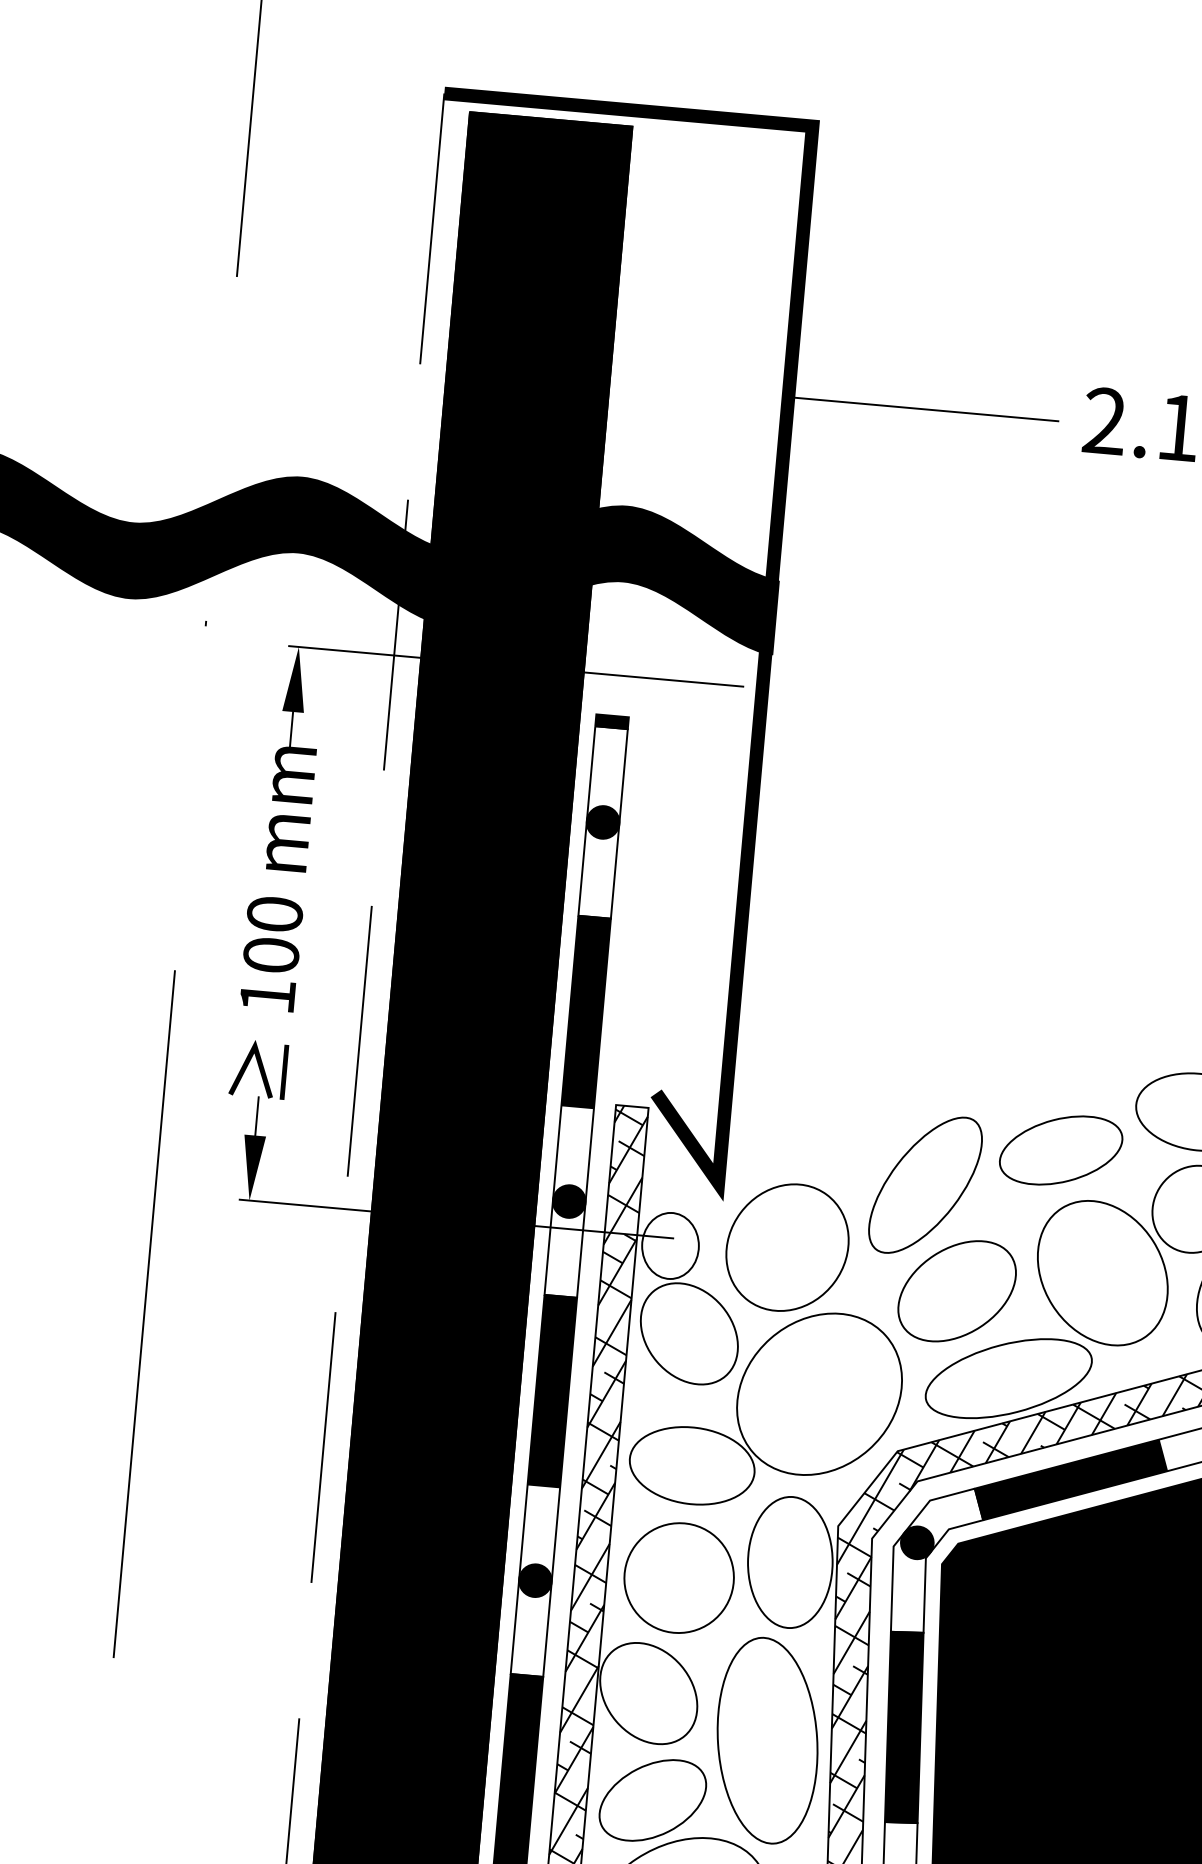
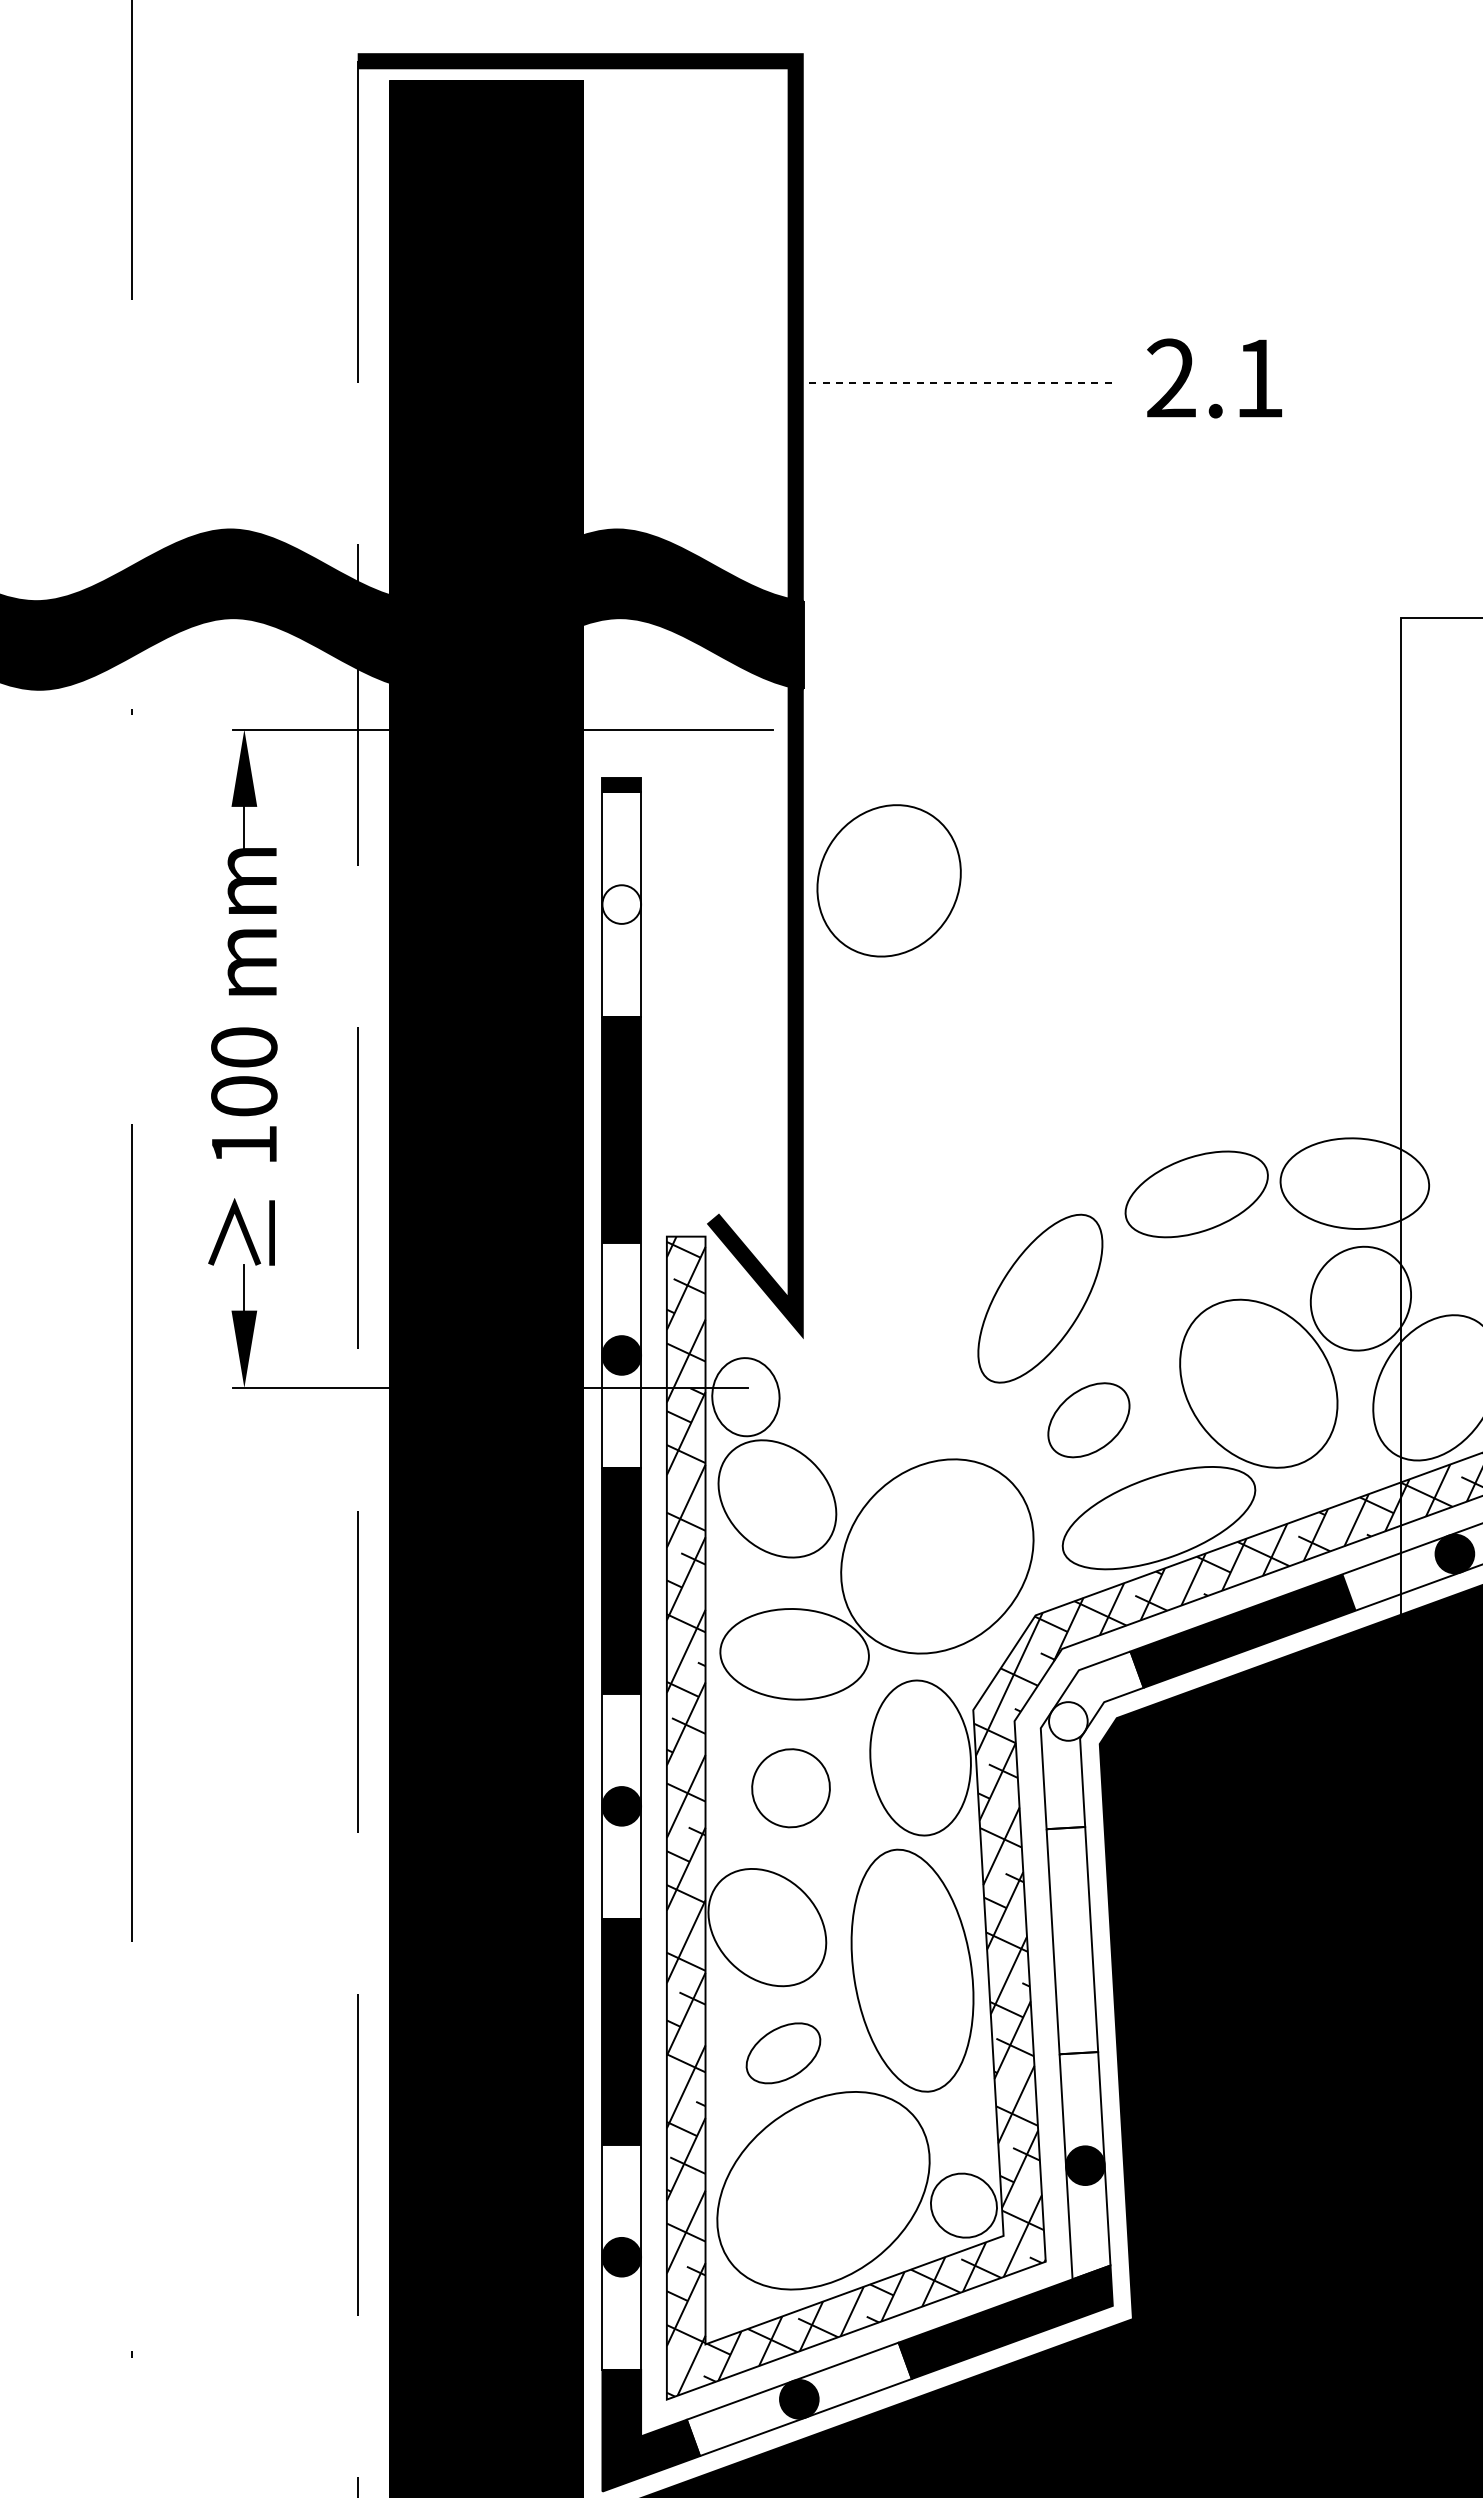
line: (924, 409) -> (957, 383), solid -> dashed
fill: (602, 822) -> (621, 904), removed
part: (1060, 1150) -> (1196, 1194), moved
part: (787, 1247) -> (888, 880), moved
part: (956, 1290) -> (1088, 1419), size x0.6
fill: (917, 1542) -> (1068, 1721), removed
part: (678, 1578) -> (790, 1788), size x0.6
fill: (904, 1727) -> (1072, 1940), removed
part: (652, 1800) -> (783, 2053), size x0.6

